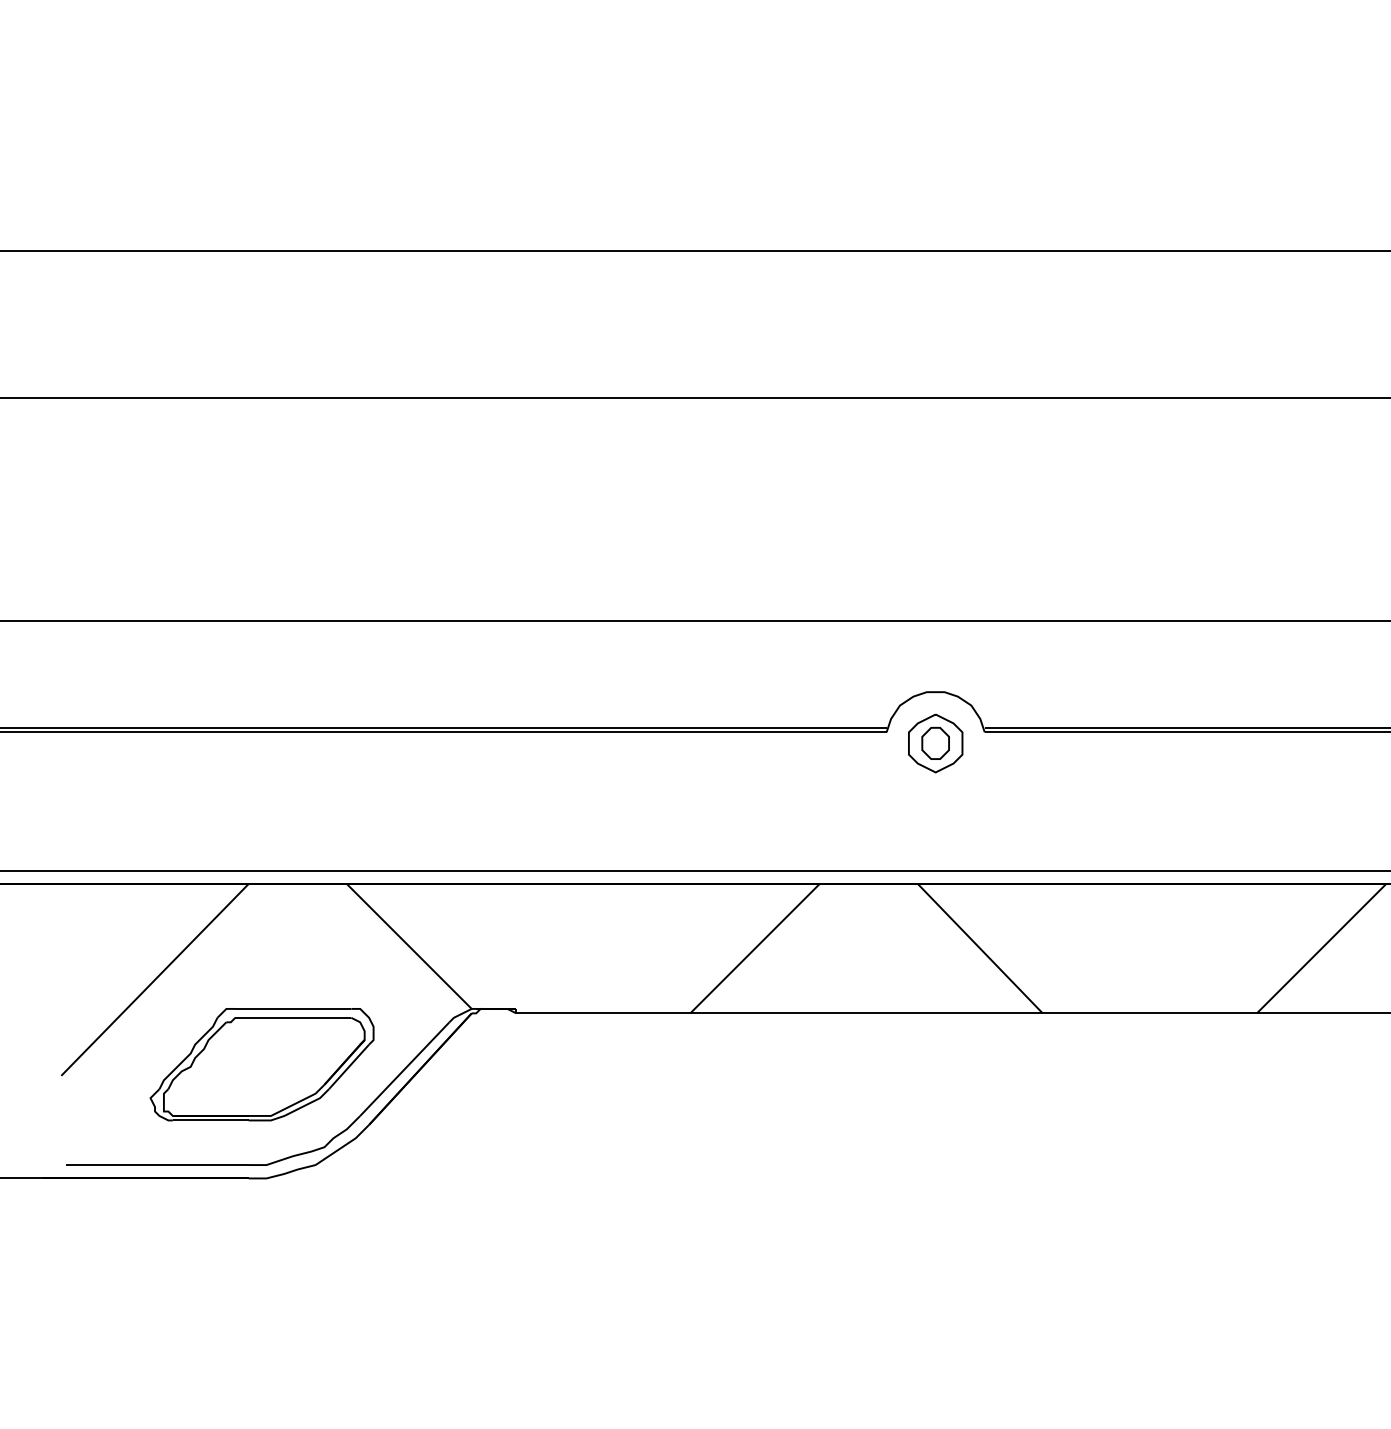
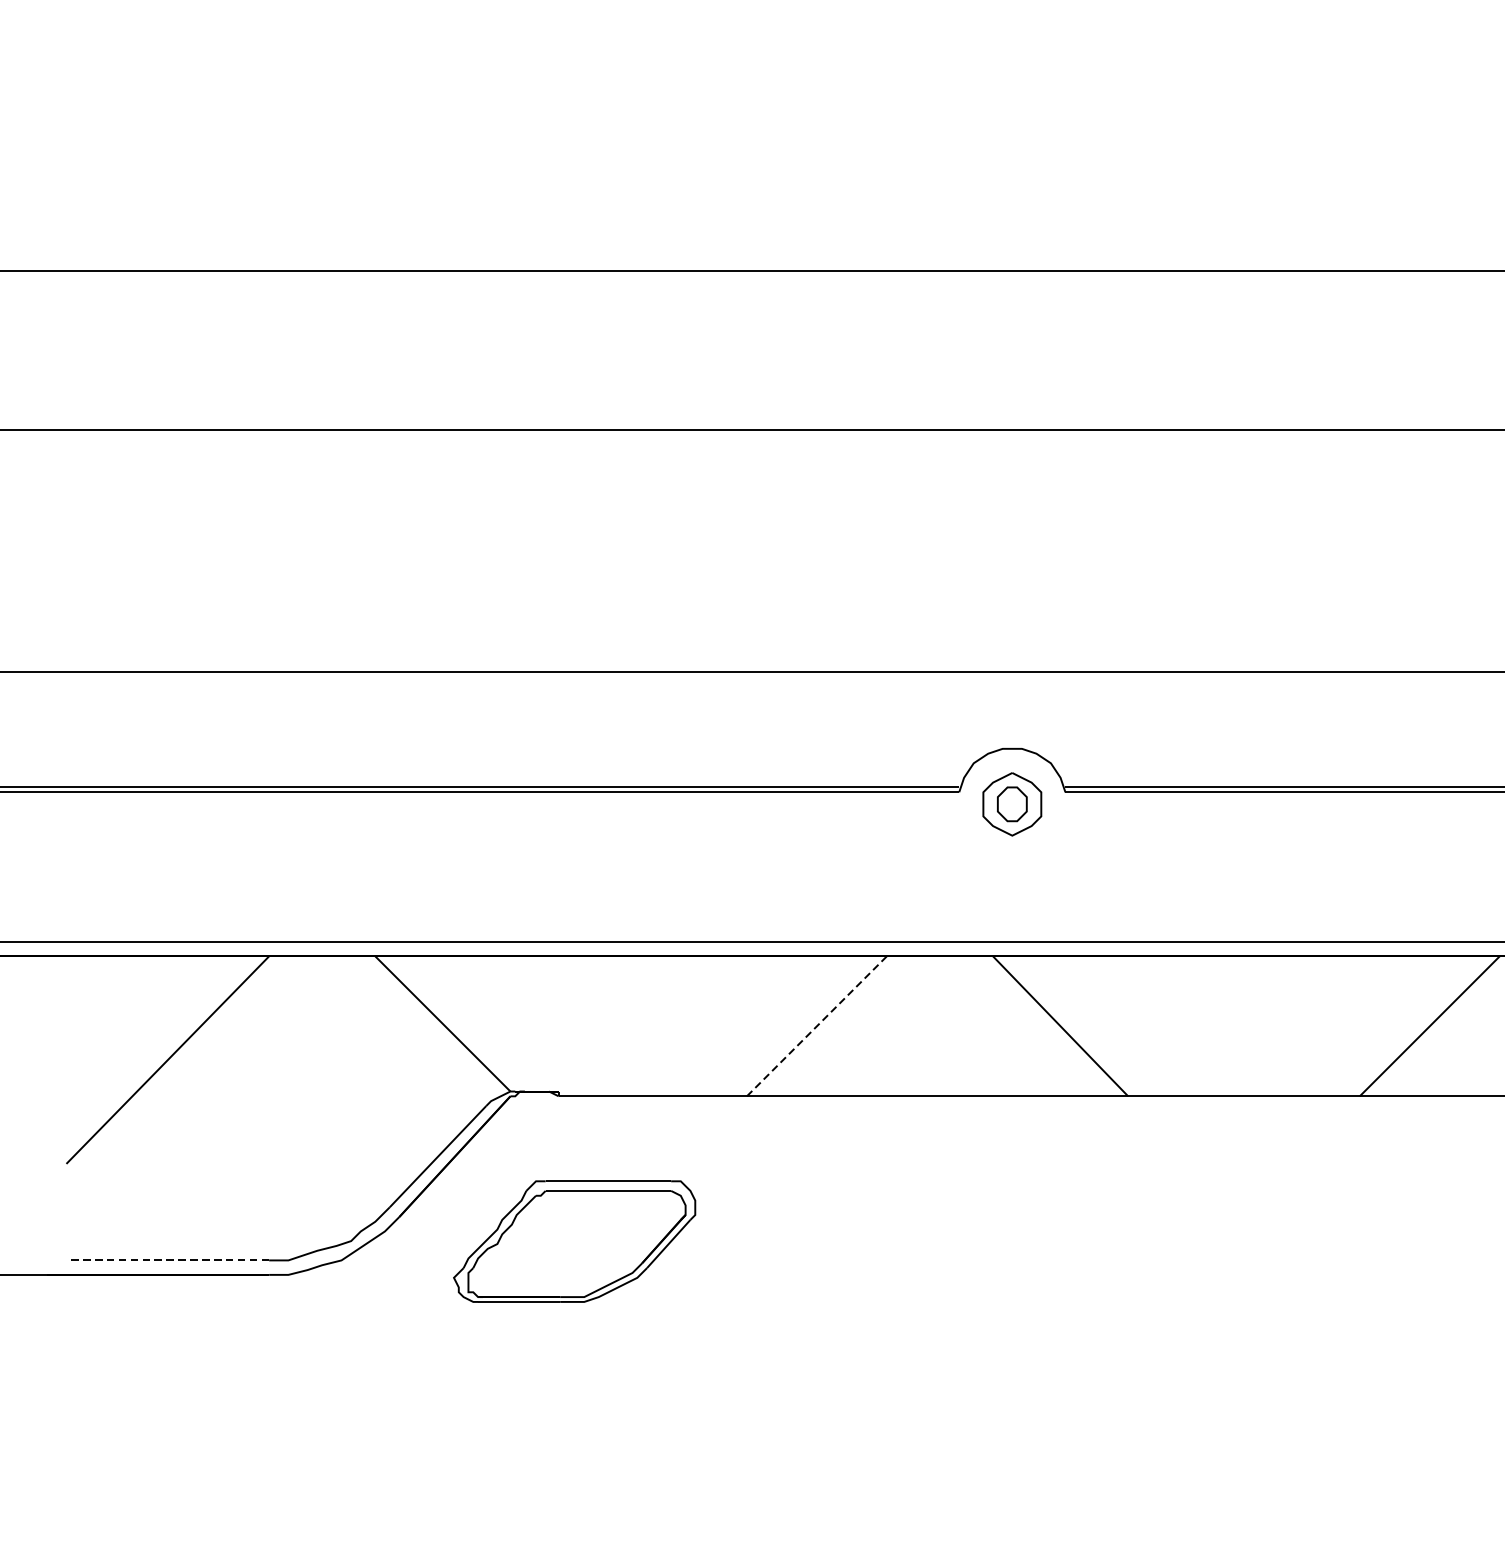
line: (755, 948) -> (817, 1026), solid -> dashed
part: (261, 1064) -> (574, 1241), moved
line: (156, 1165) -> (169, 1260), solid -> dashed

